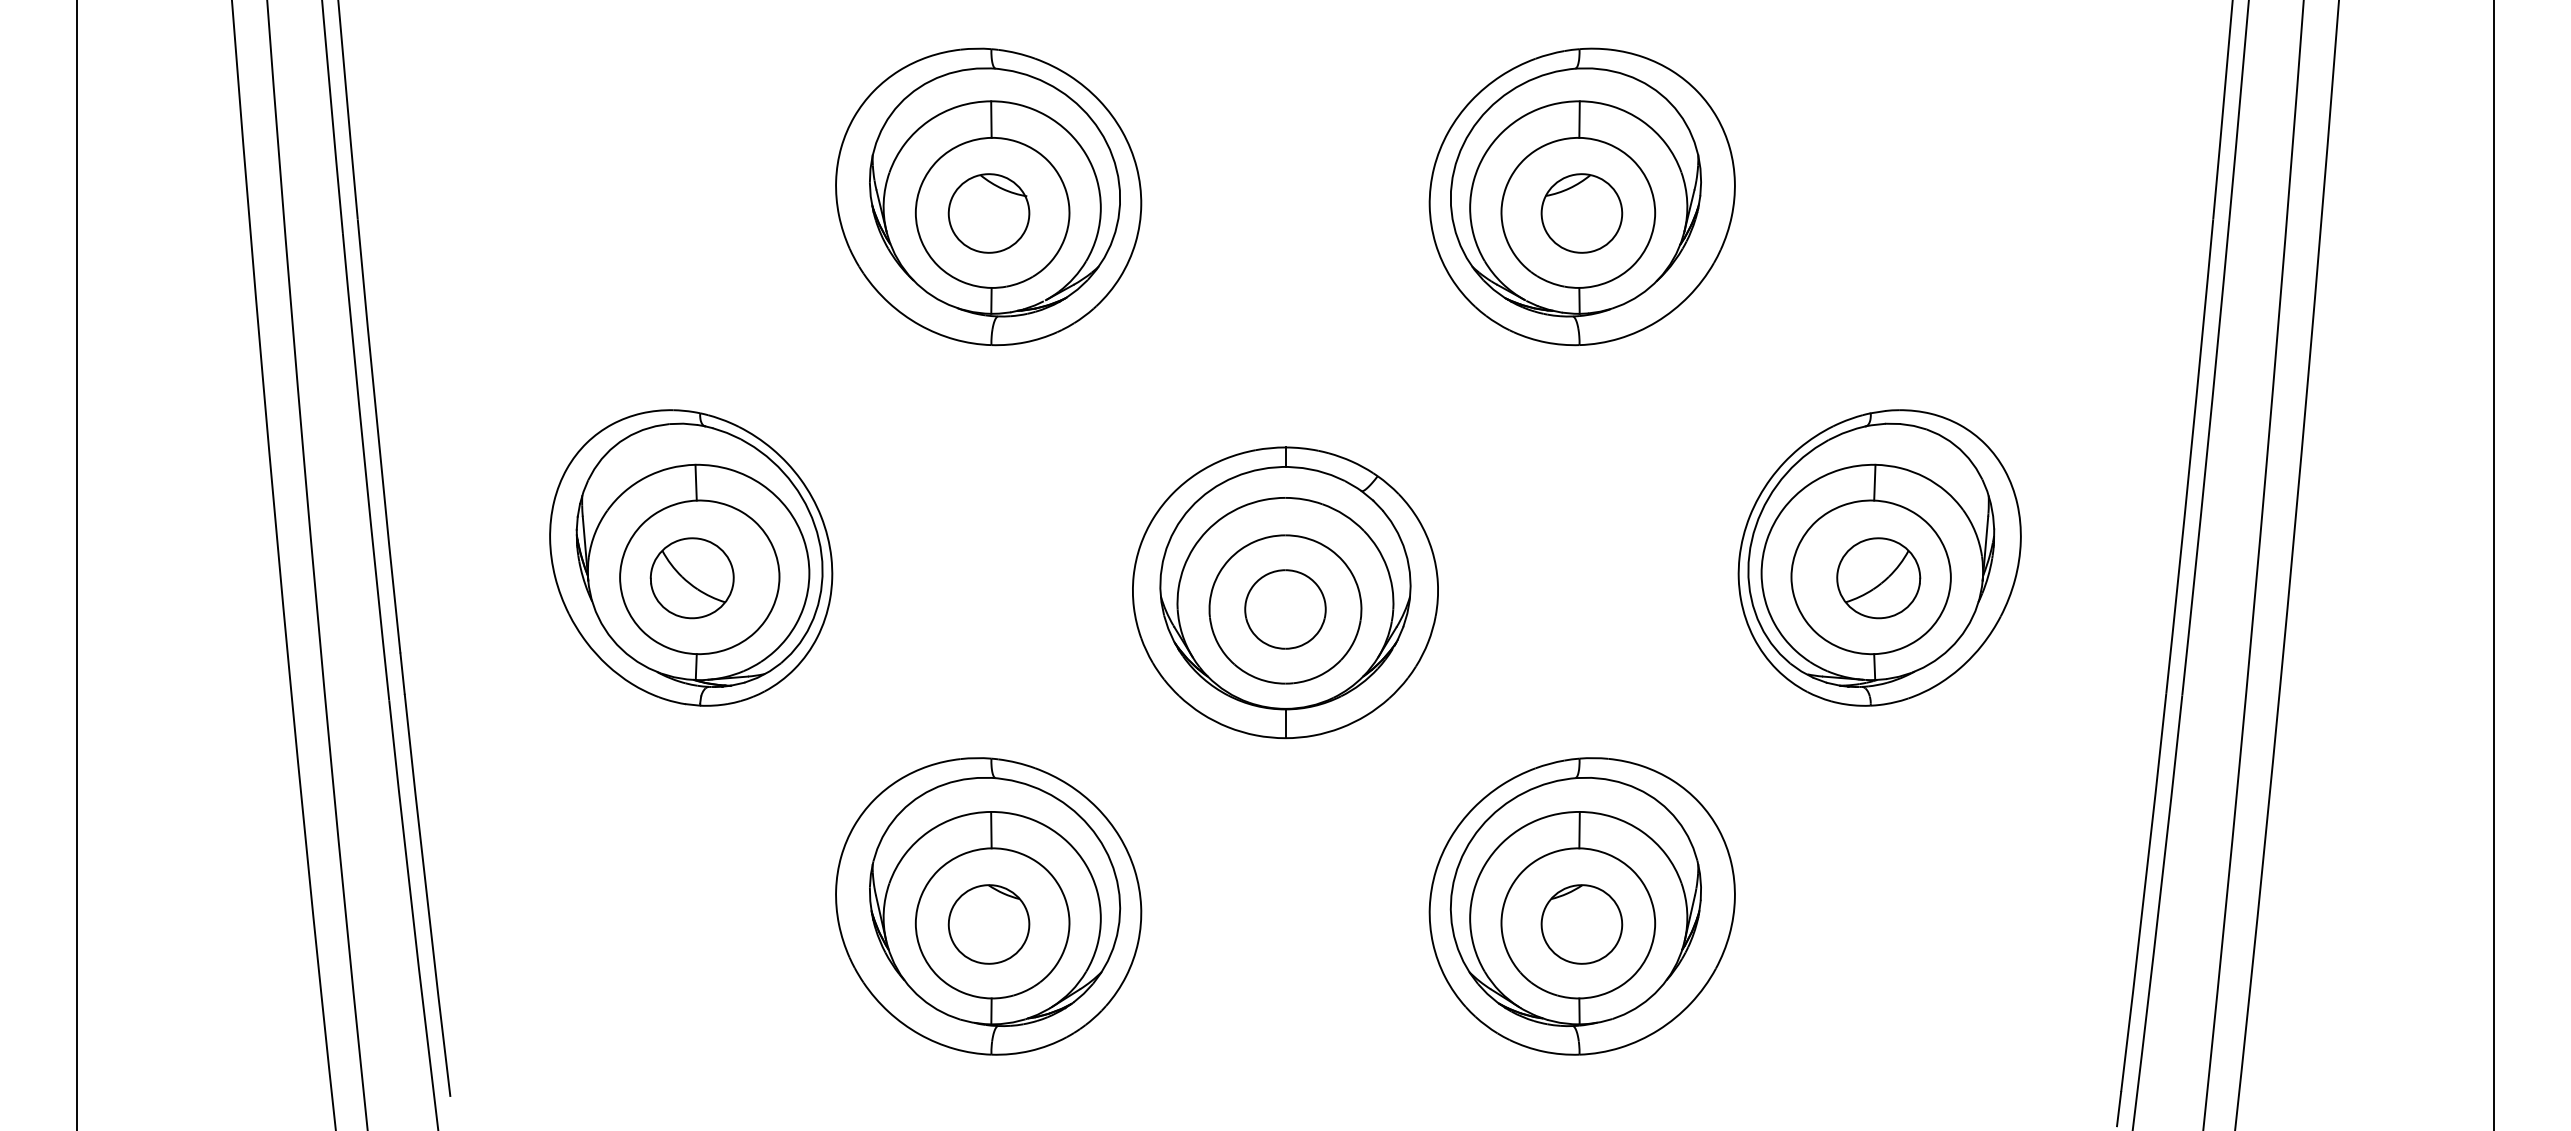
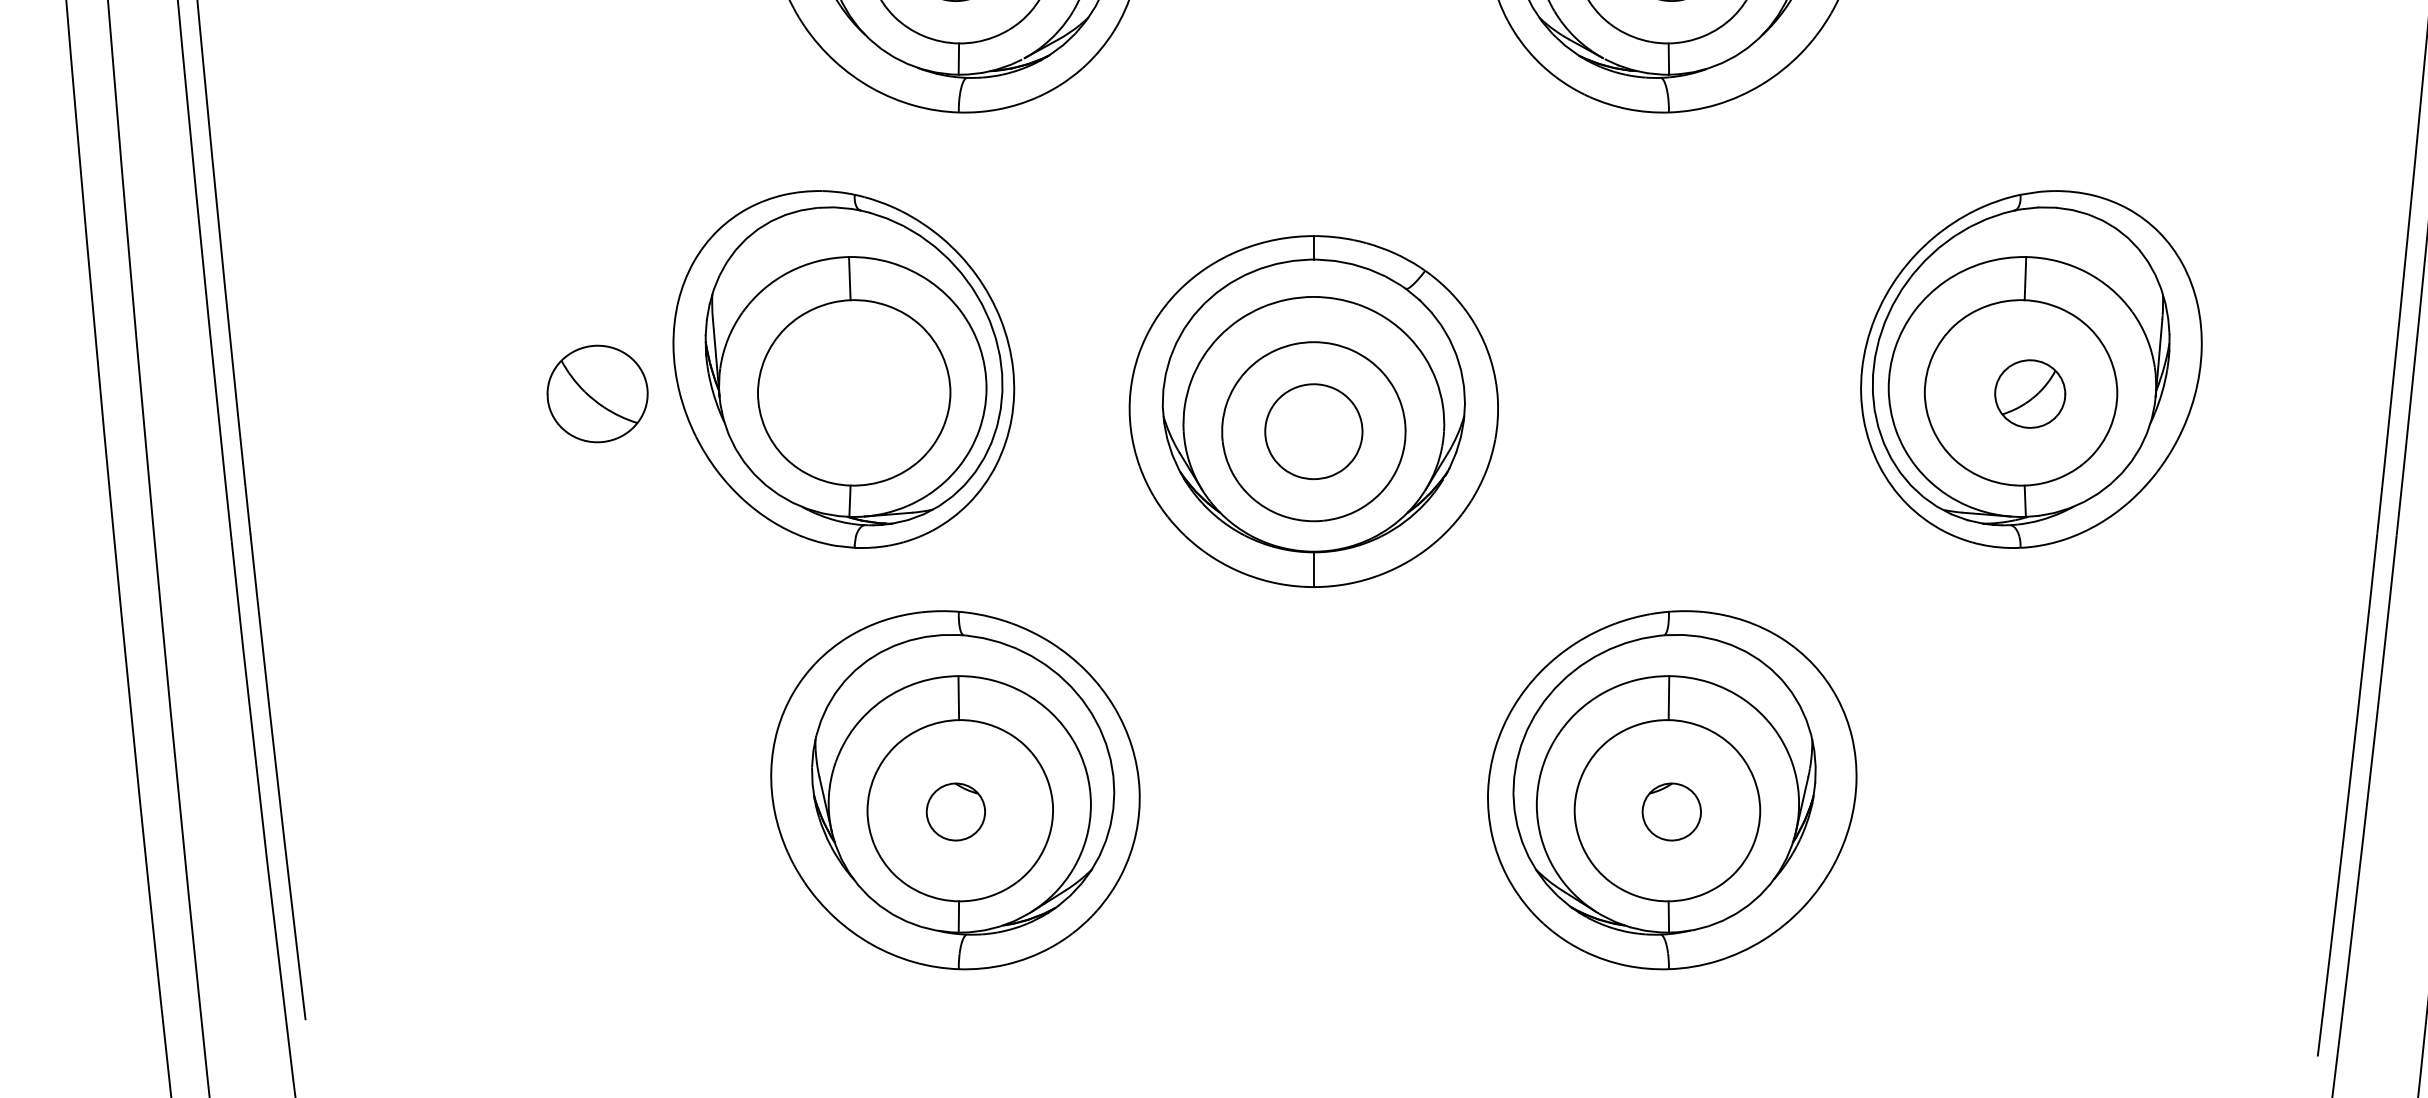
part: (691, 557) -> (844, 368), moved
part: (1878, 578) -> (2029, 394), size x0.7
part: (988, 924) -> (955, 812), size x0.6
part: (1581, 924) -> (1671, 812), size x0.6

